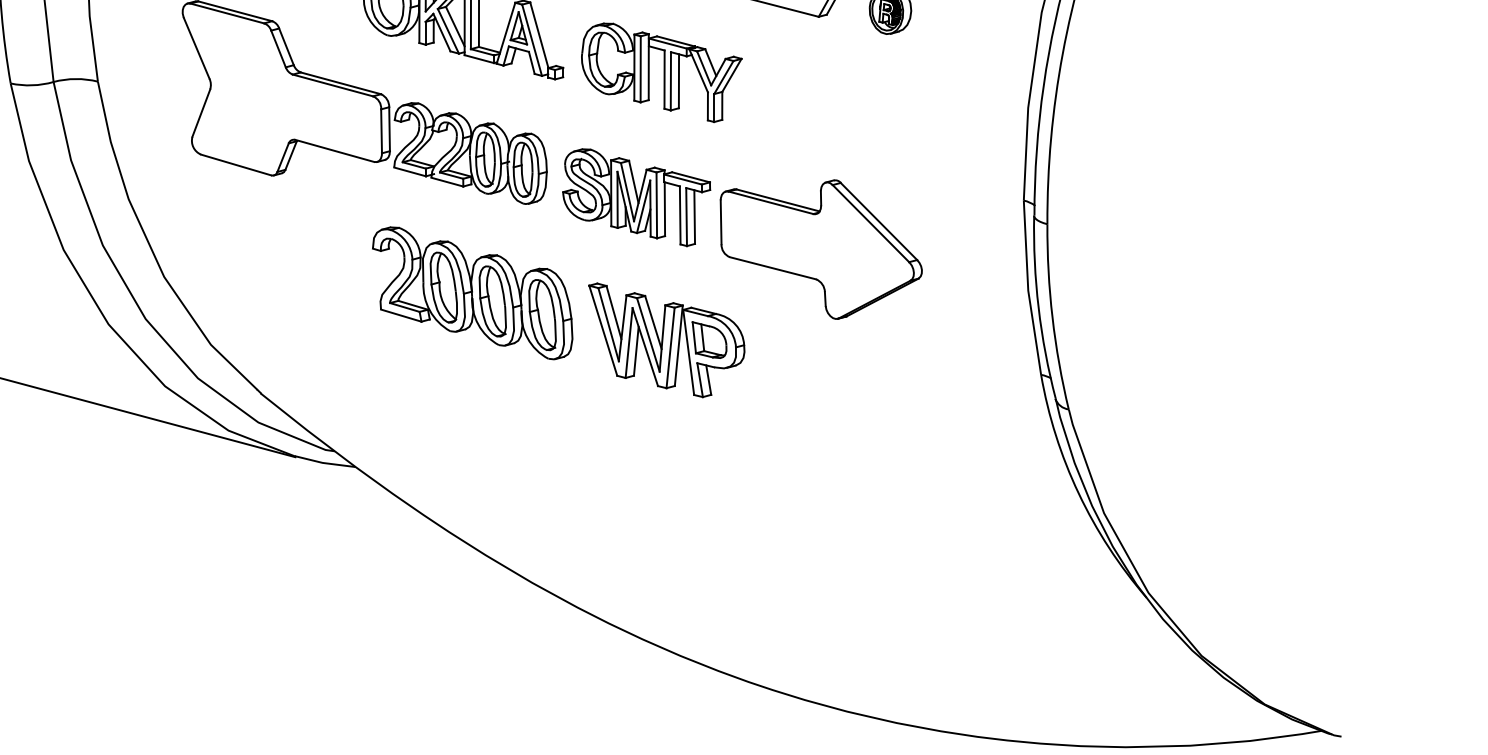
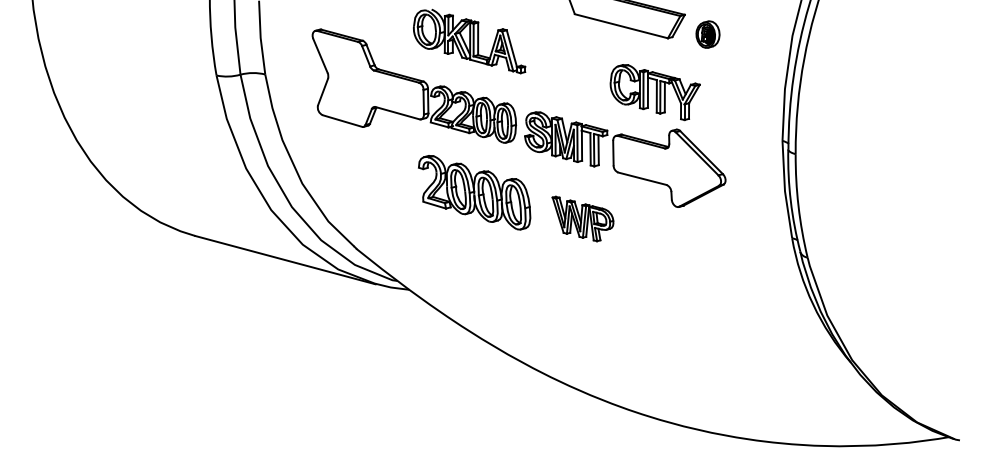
part: (660, 72) -> (654, 92), moved
part: (665, 339) -> (582, 218), size x0.7

